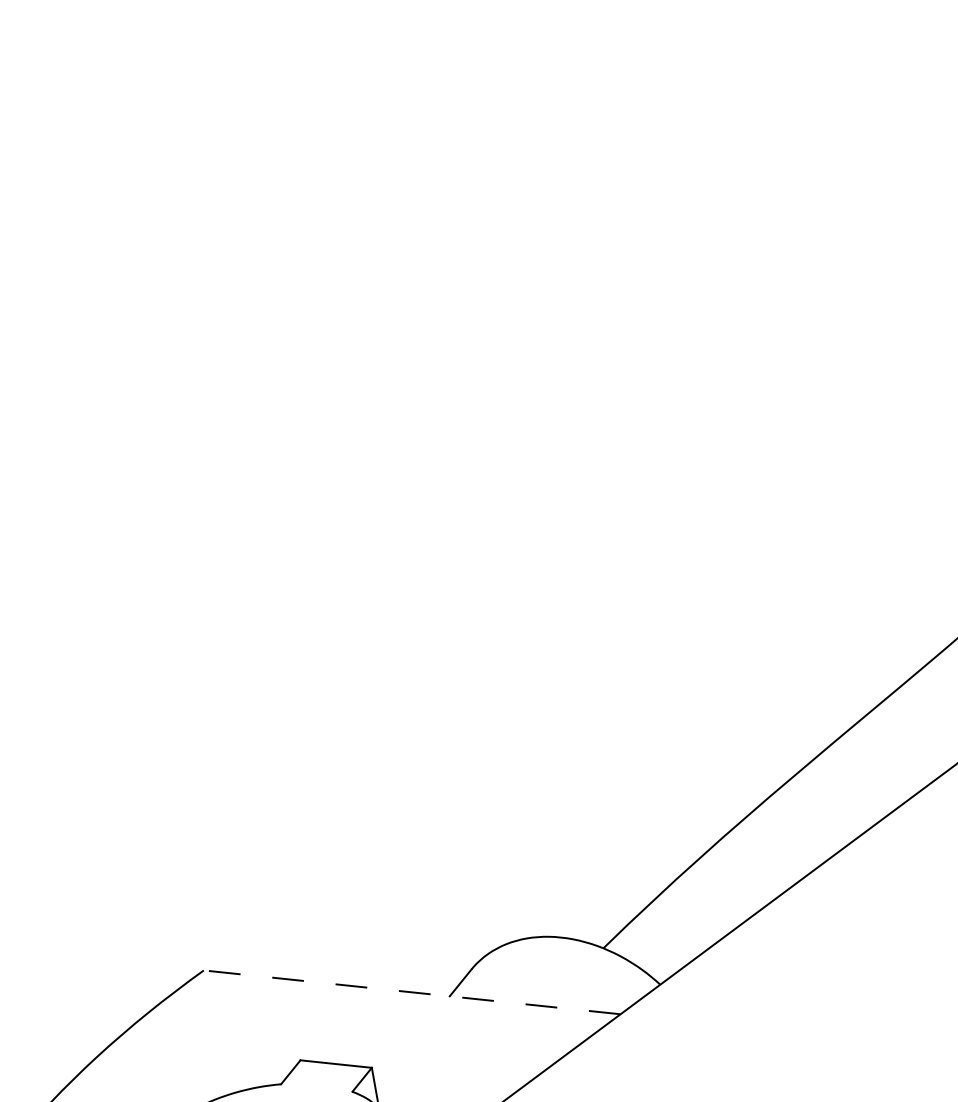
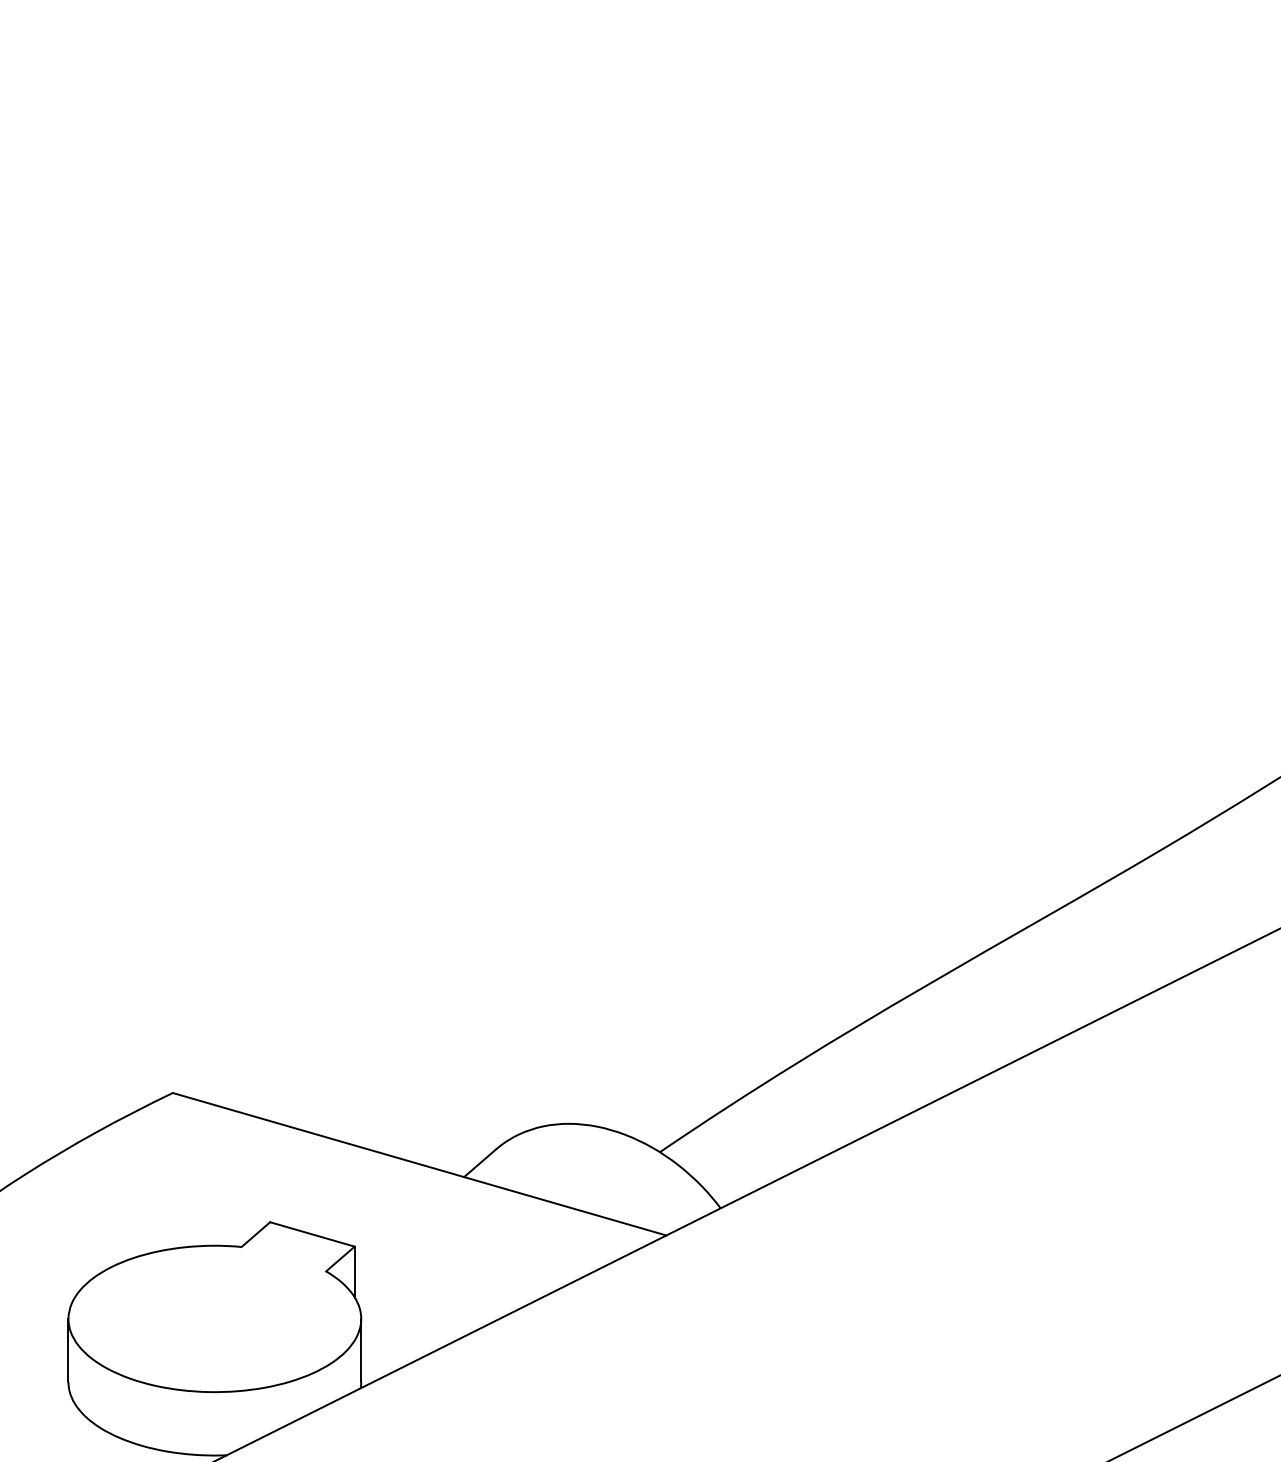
line: (412, 992) -> (419, 1164), dashed -> solid

